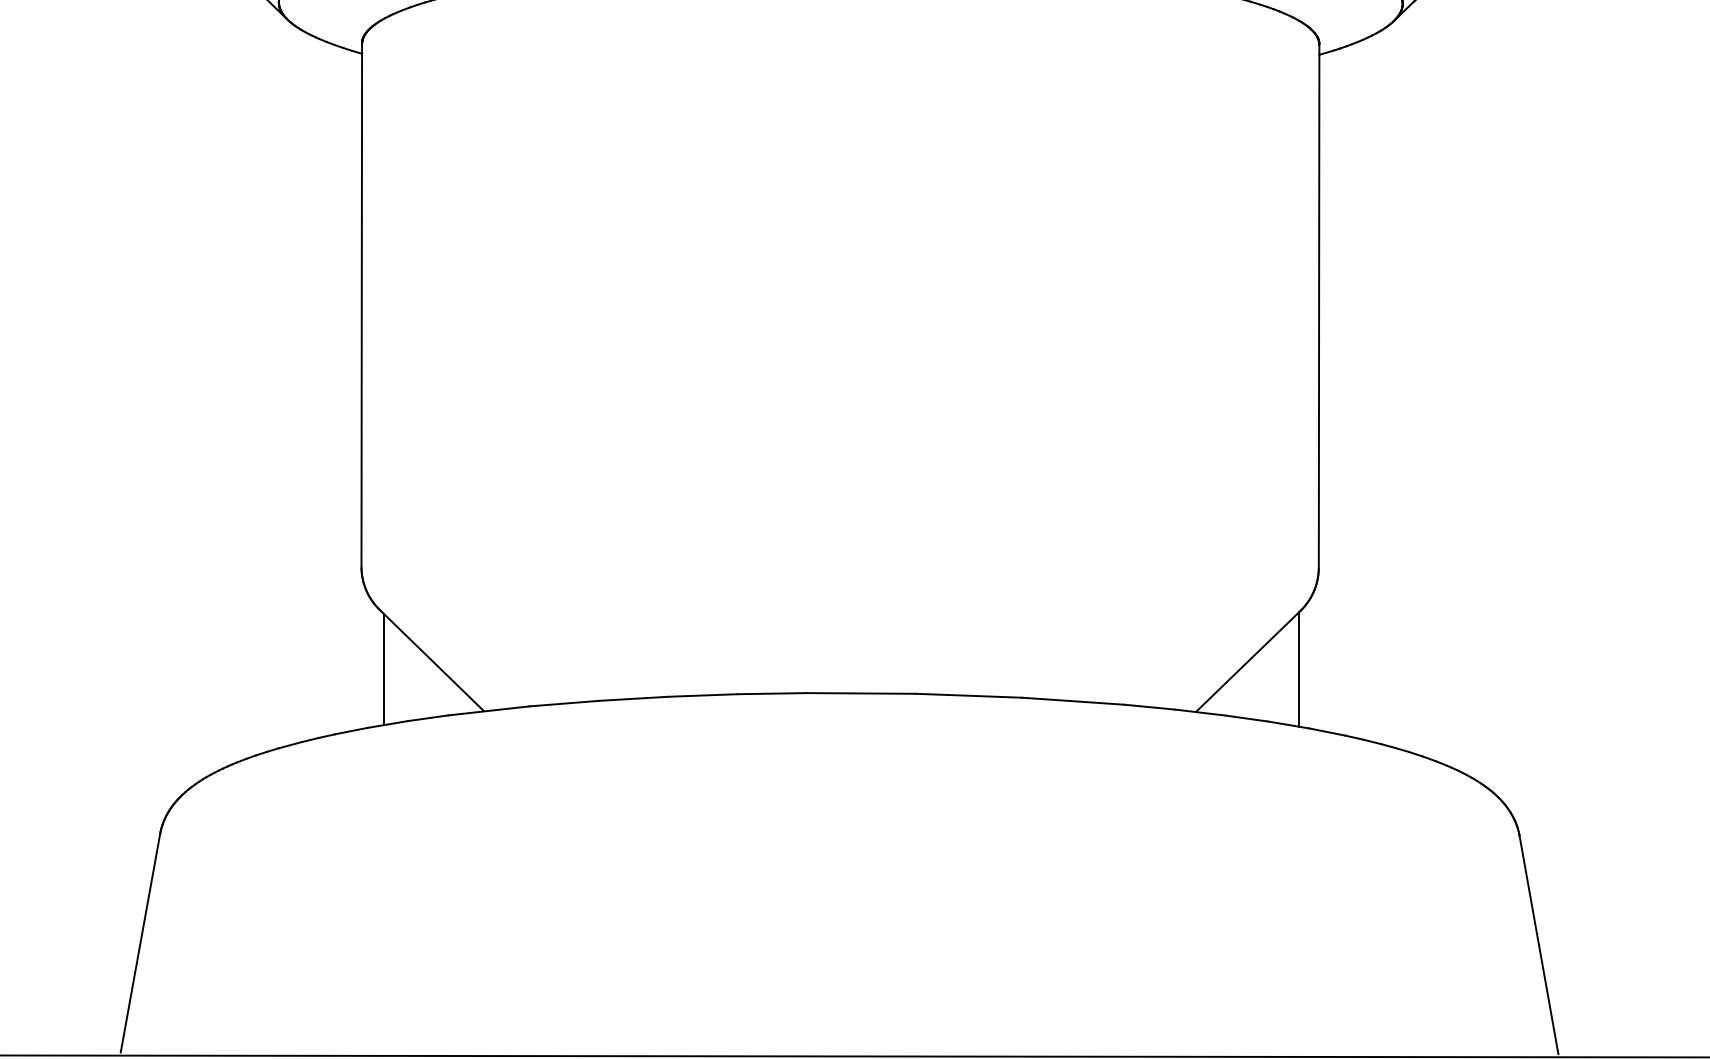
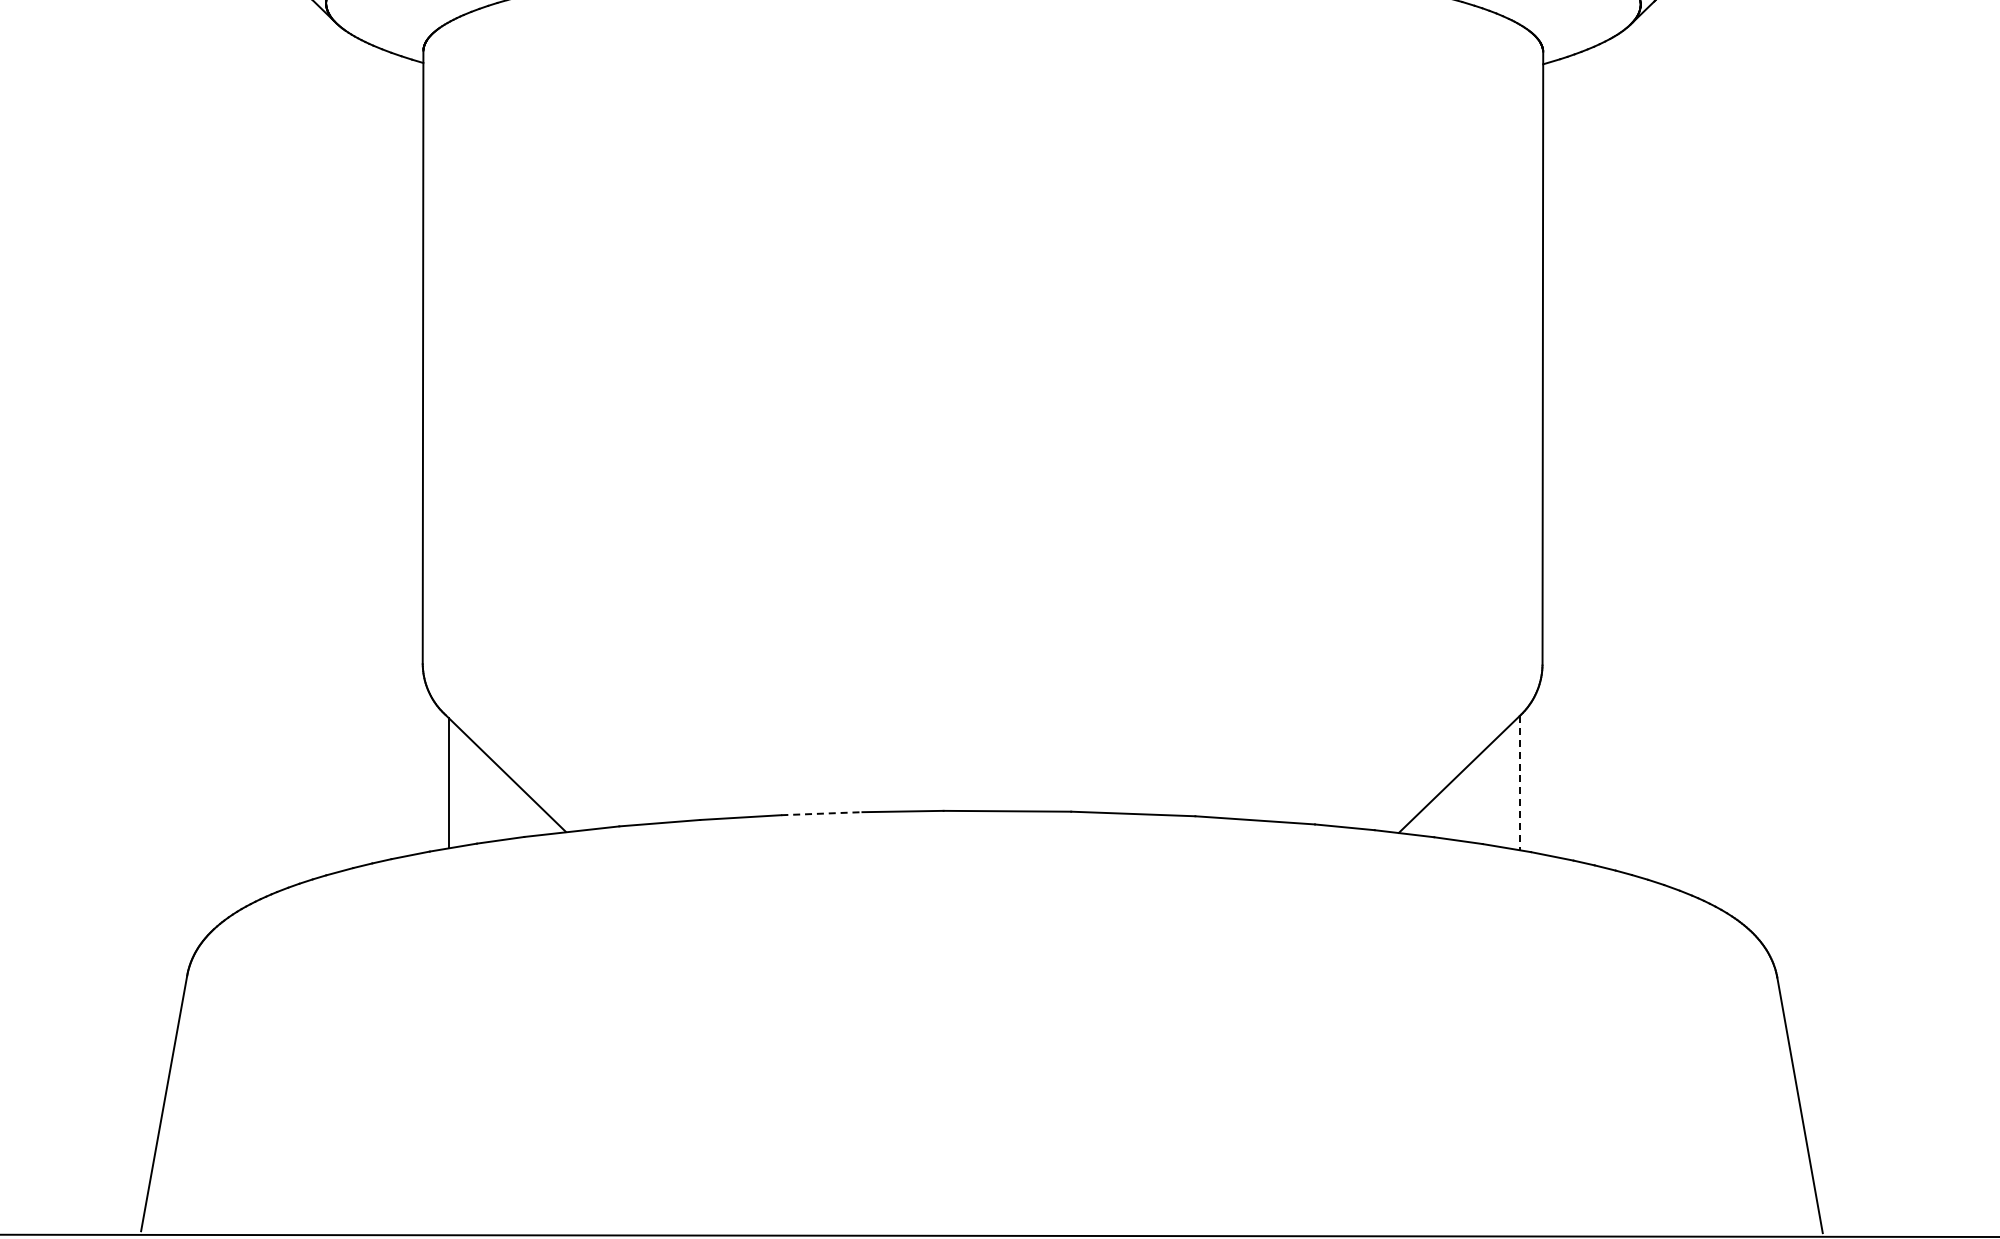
line: (1299, 669) -> (1519, 783), solid -> dashed
line: (702, 695) -> (821, 813), solid -> dashed

